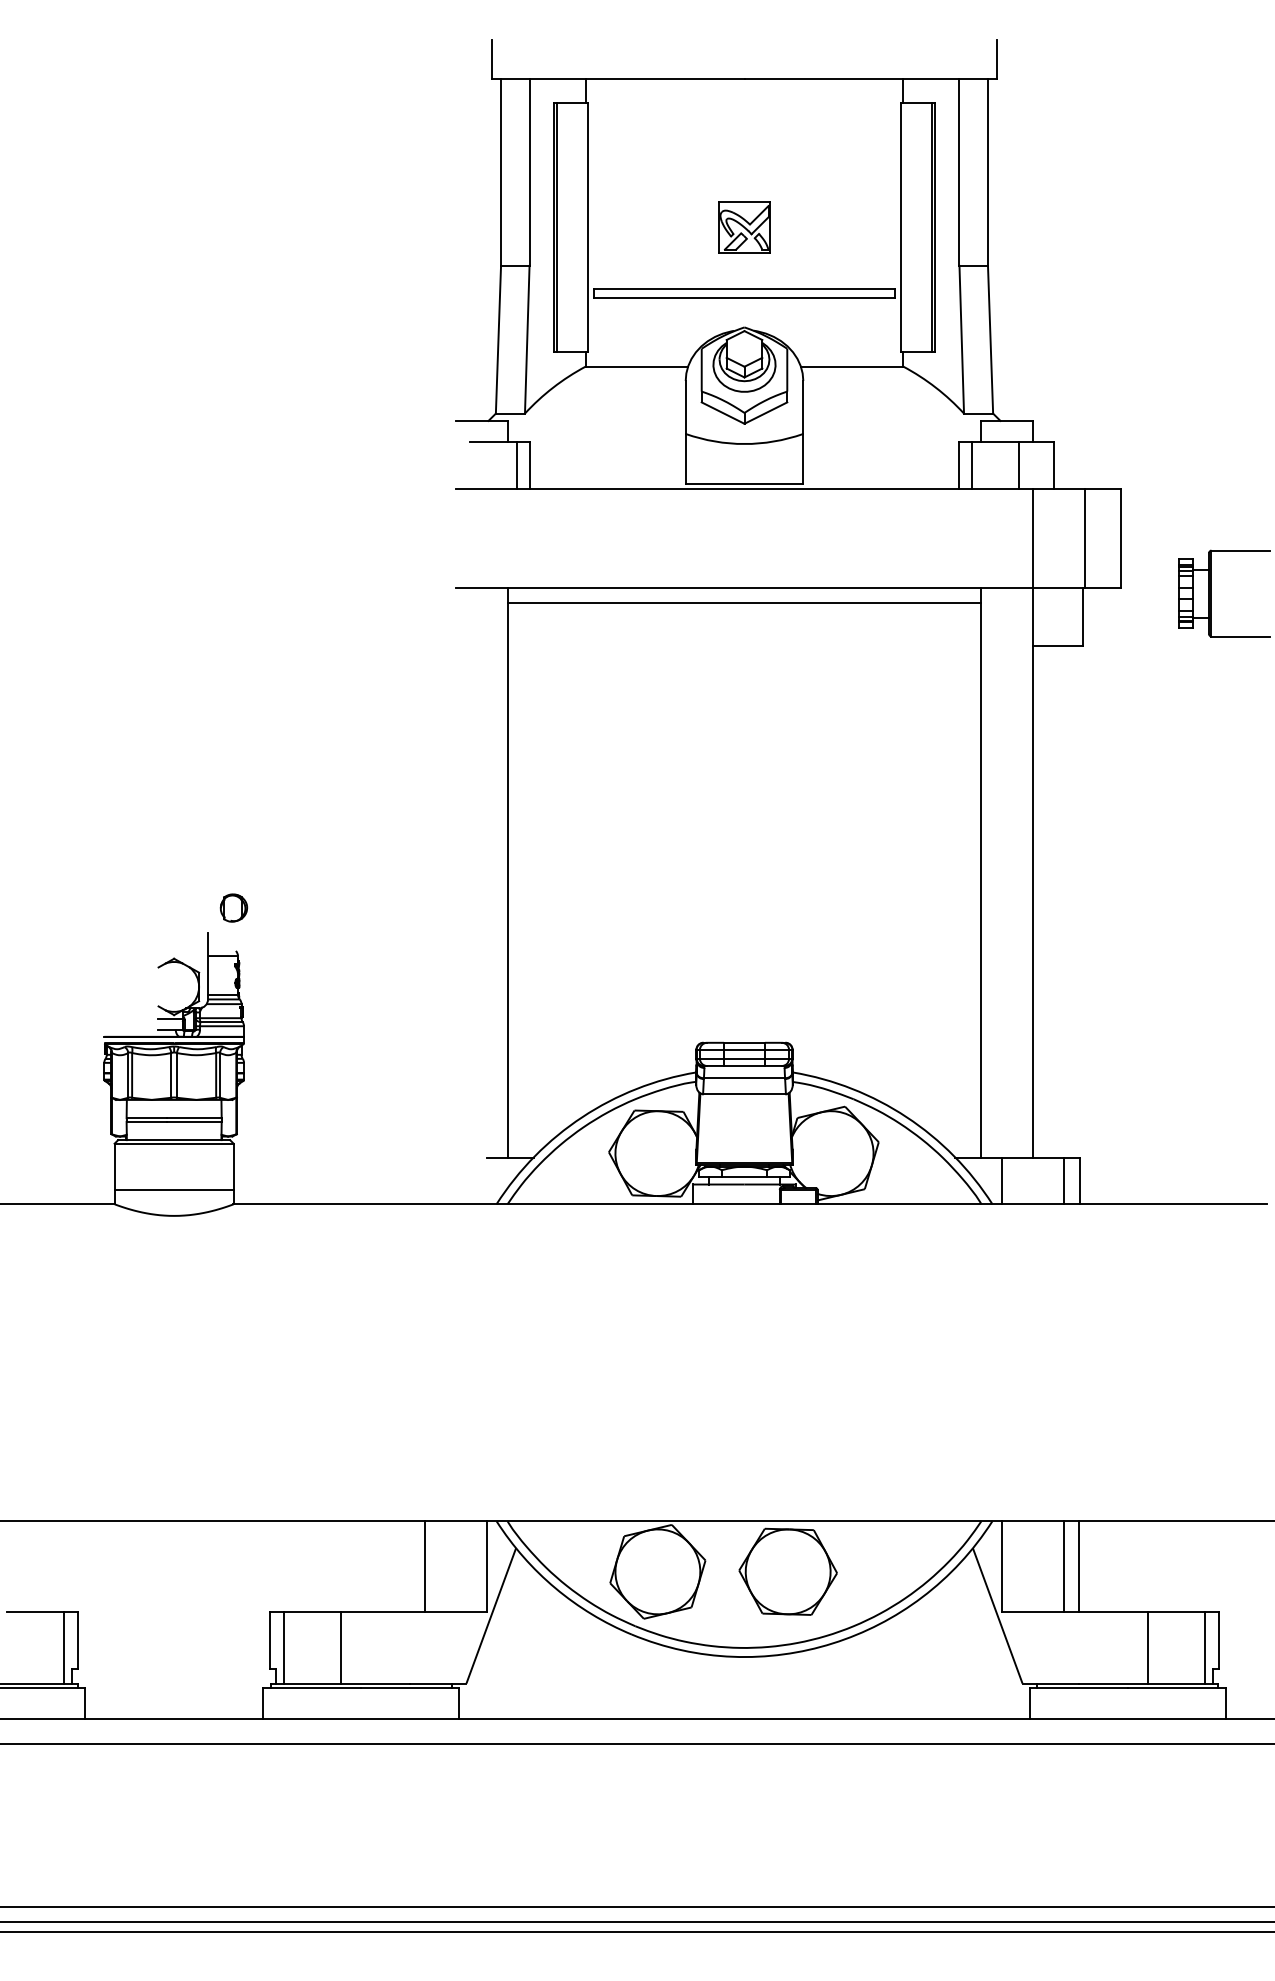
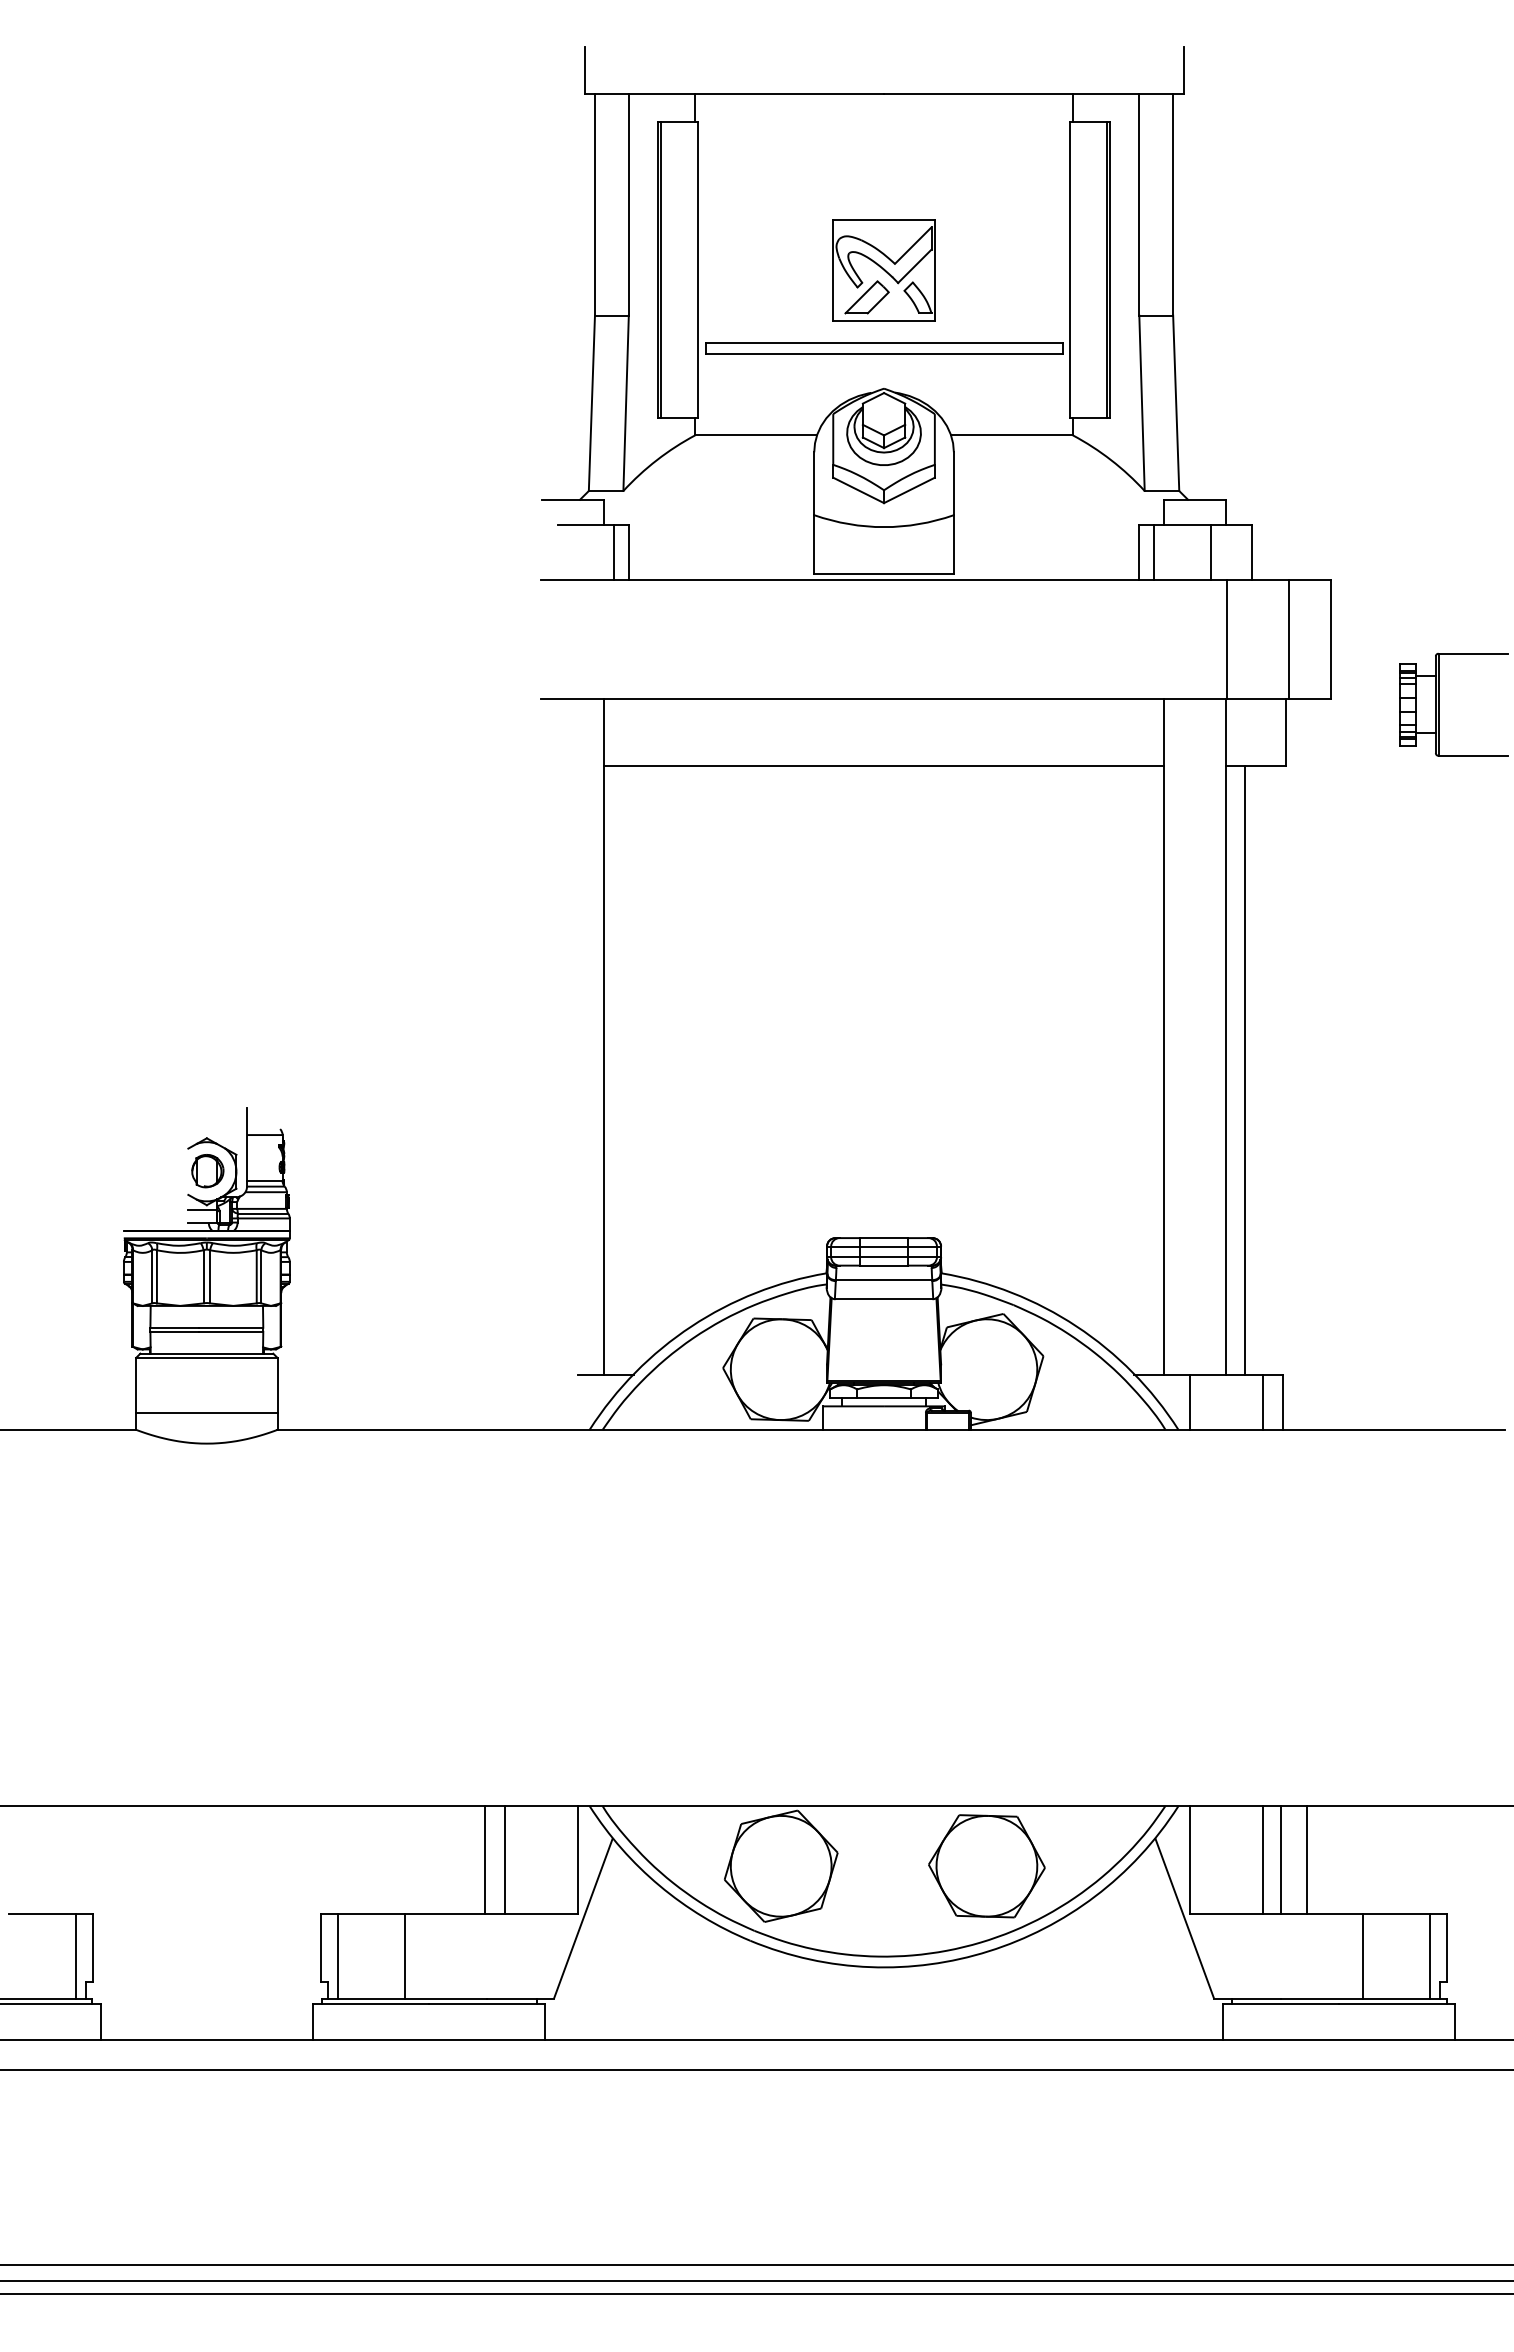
part: (744, 227) -> (883, 270), size x1.67
line: (744, 602) -> (883, 766), moved
line: (1048, 901) -> (1245, 1070), added
part: (233, 908) -> (207, 1171), moved
line: (408, 1566) -> (485, 1860), added
line: (1101, 1566) -> (1307, 1860), added
part: (787, 1572) -> (986, 1866), moved

